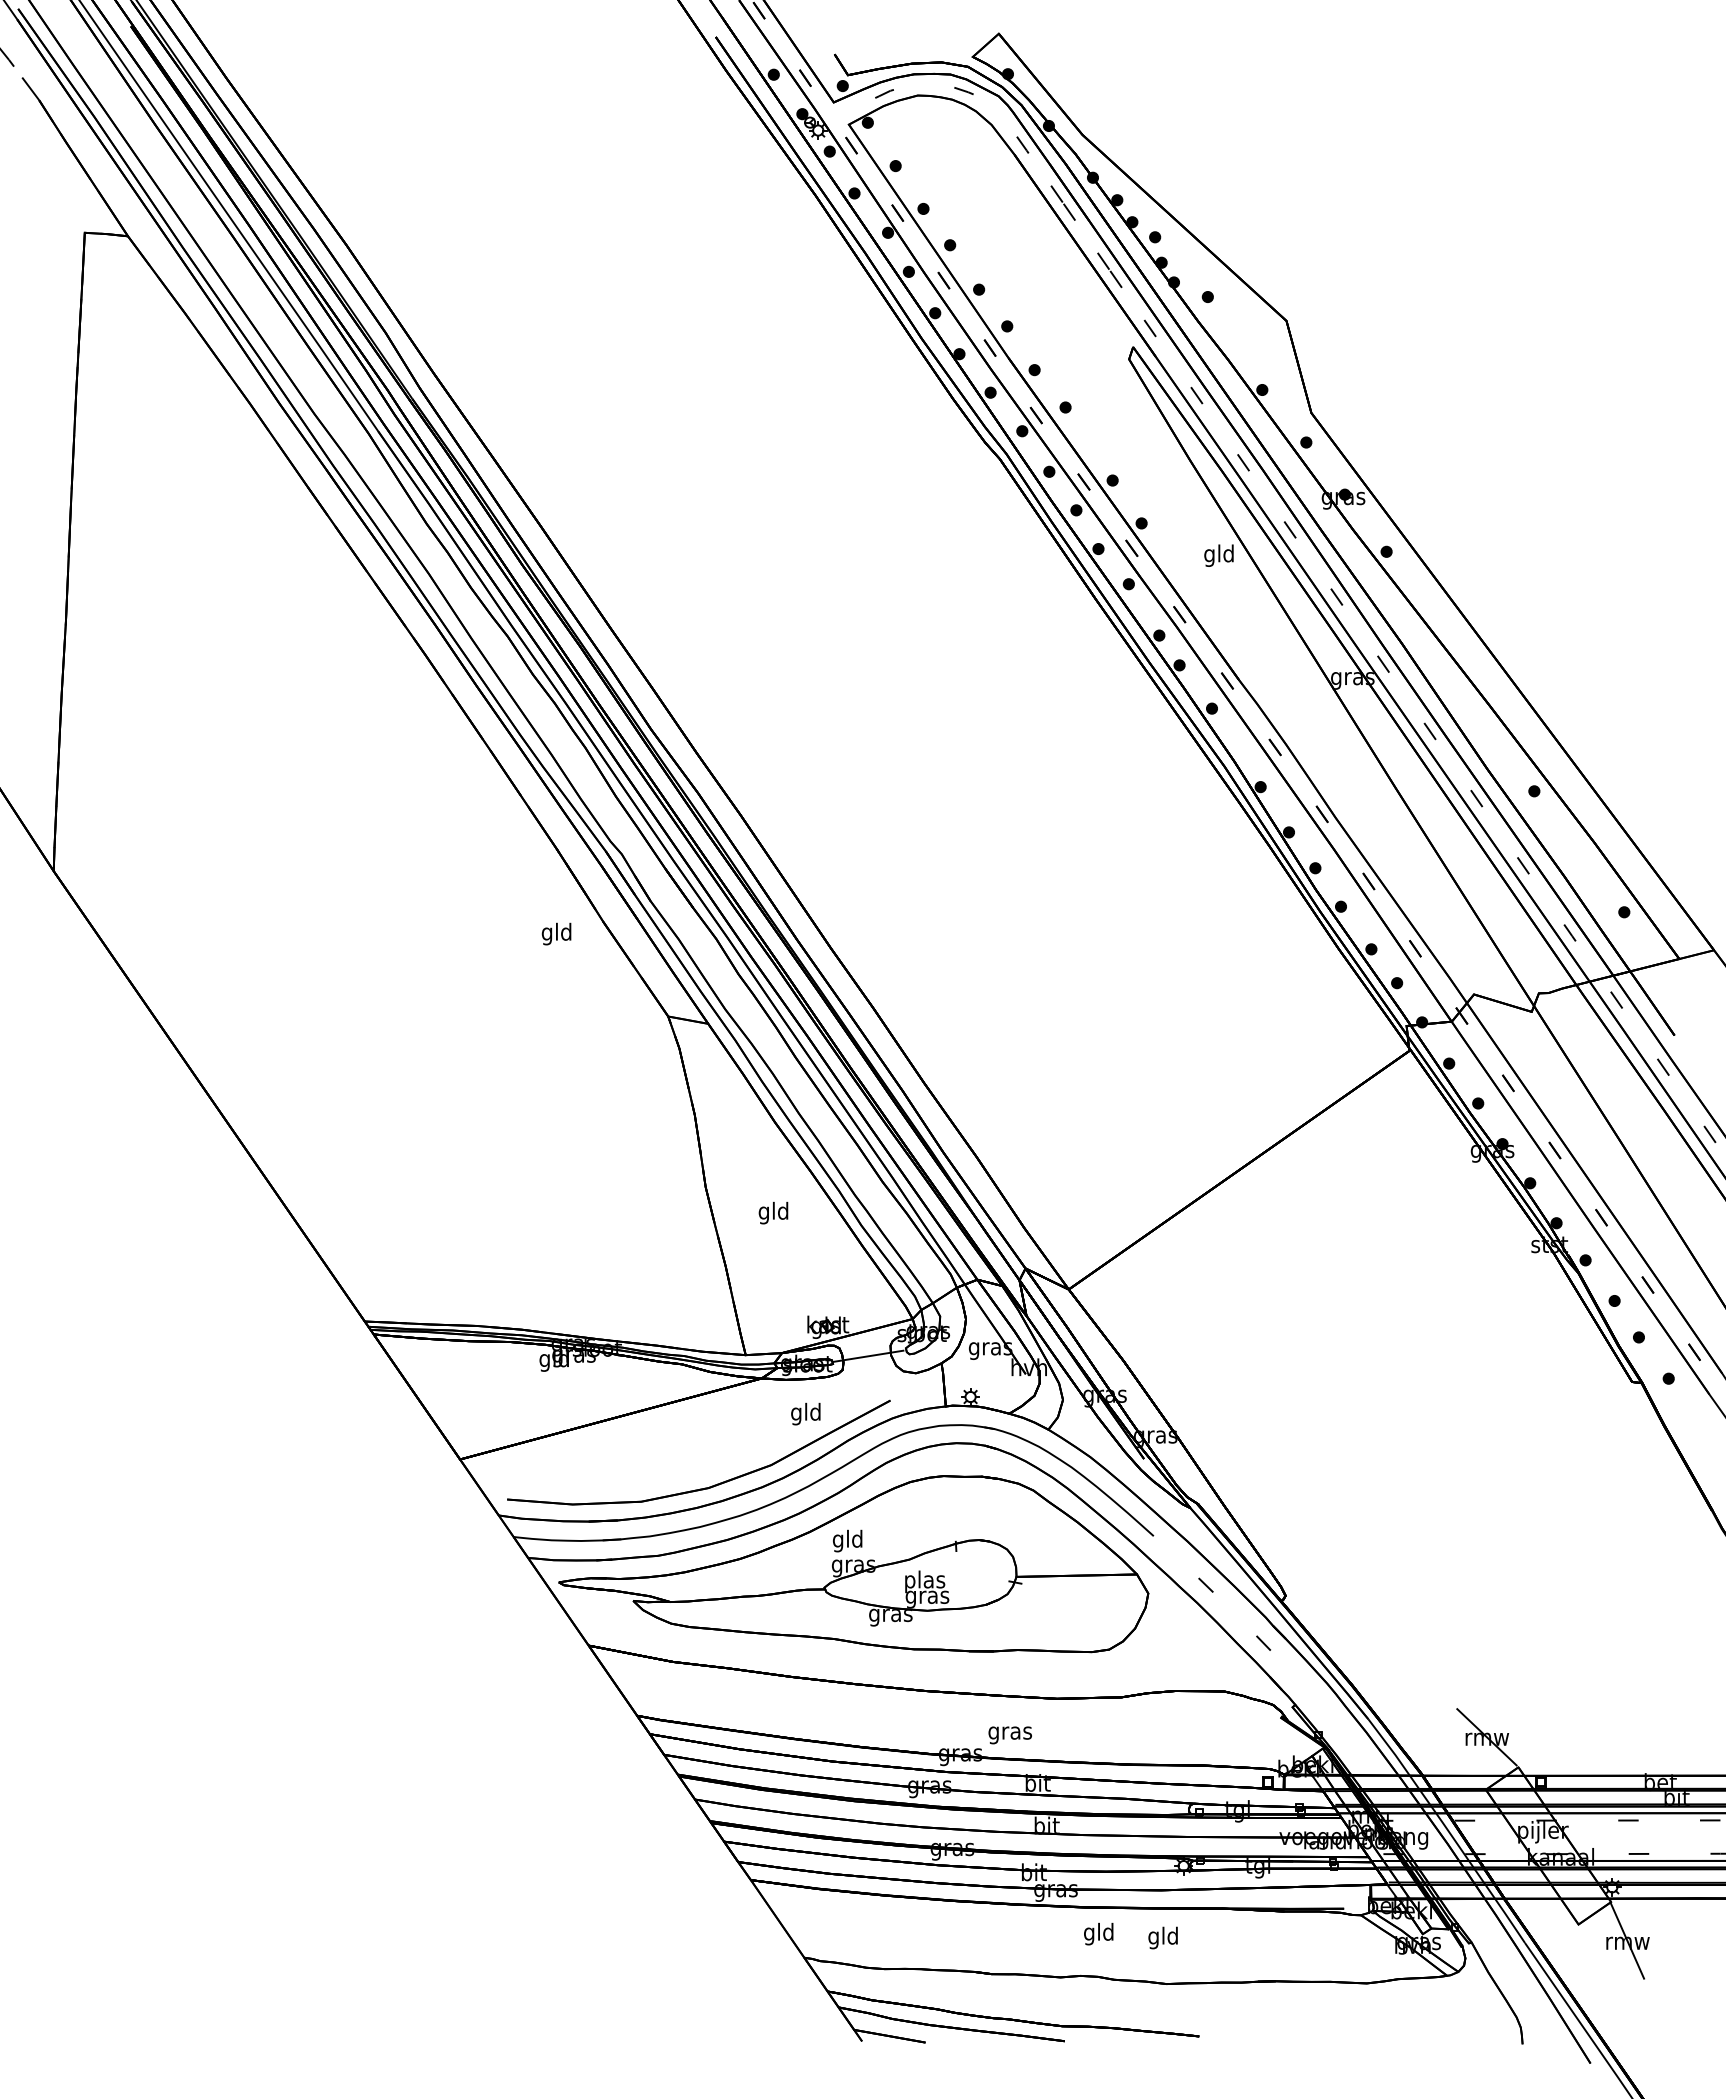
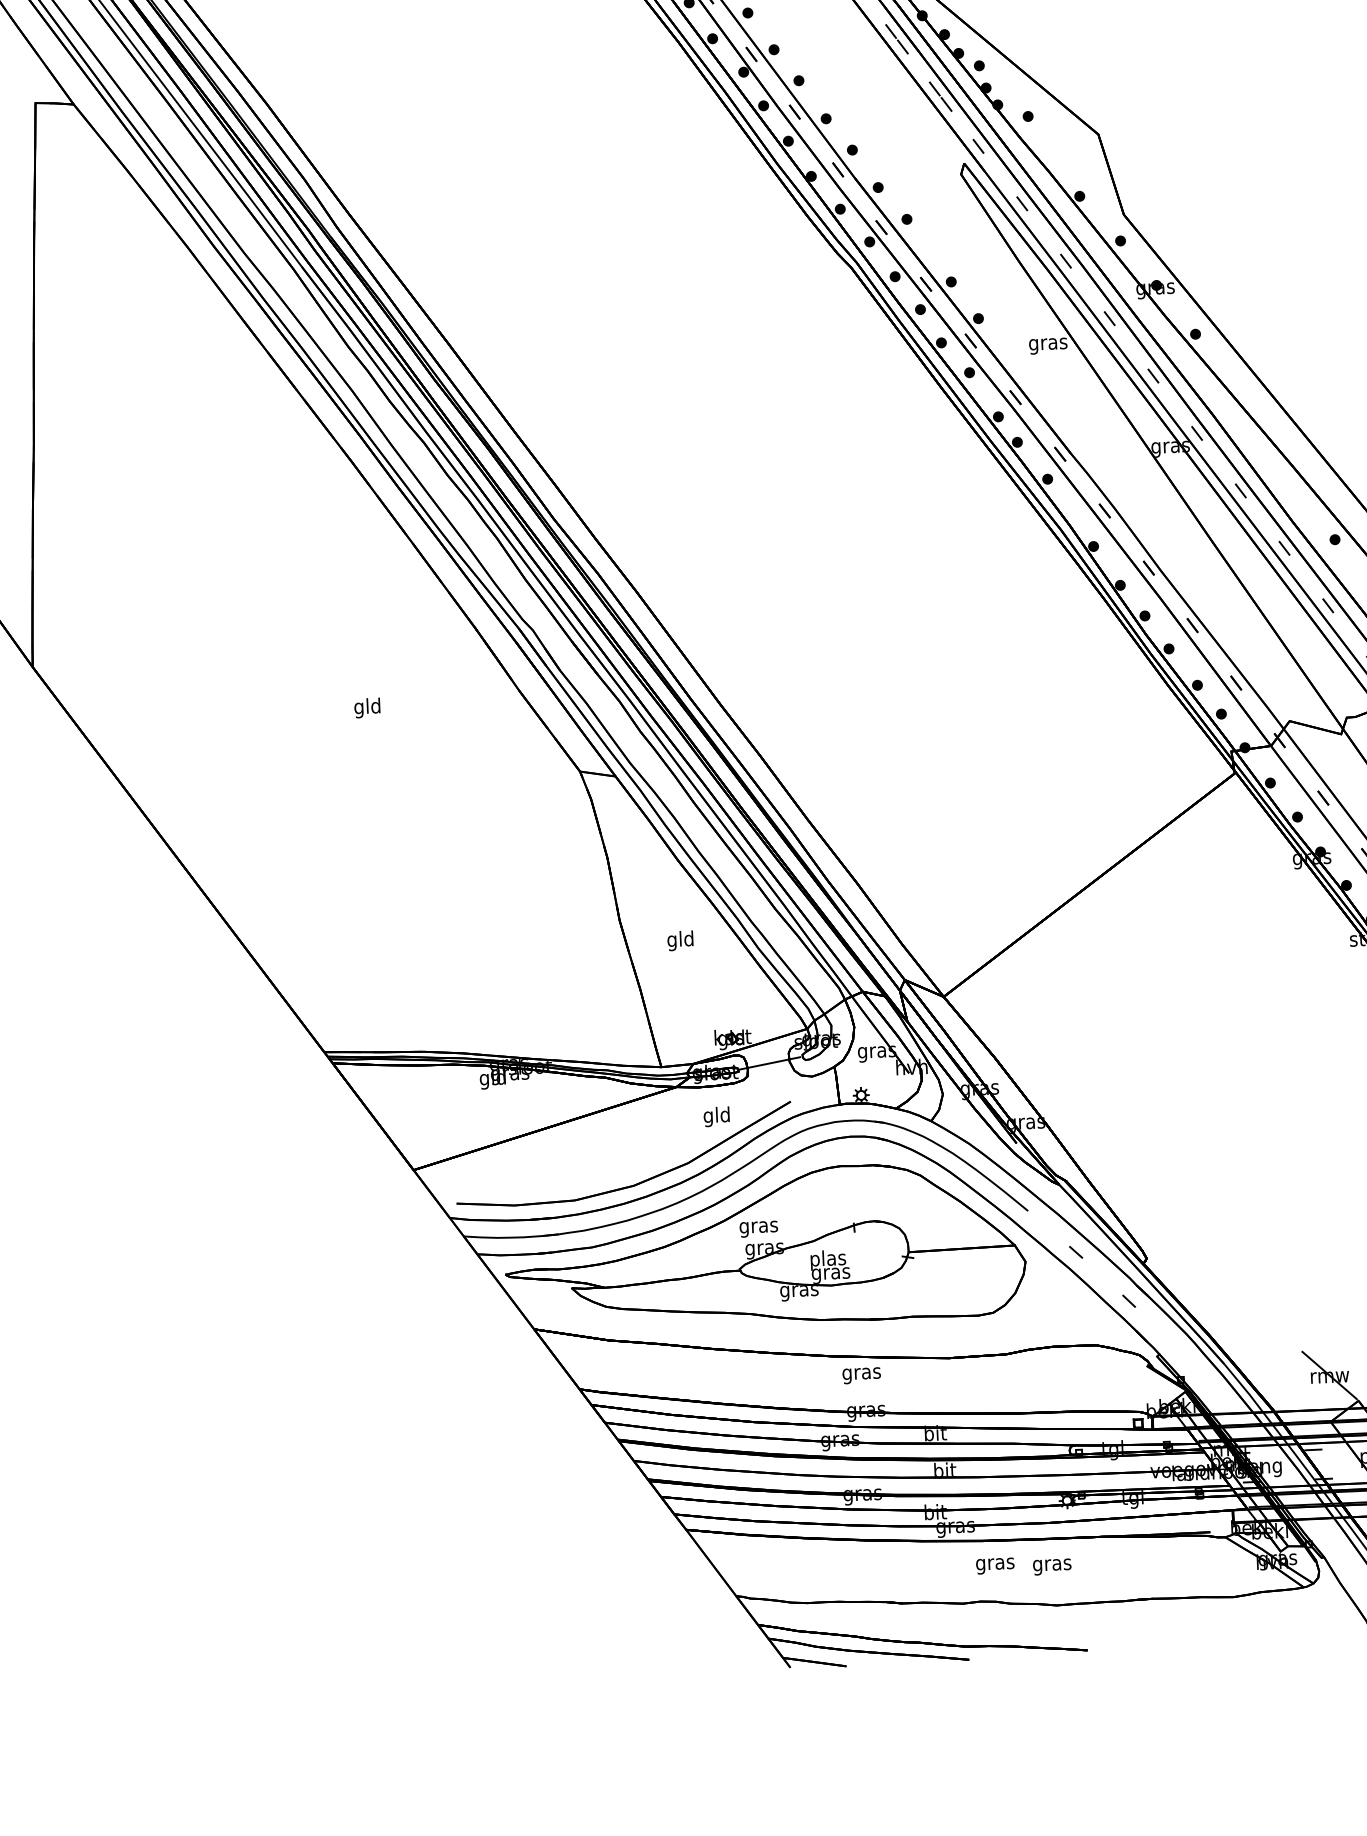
text: (1219, 555) -> (1048, 343), gld -> gras
text: (556, 933) -> (367, 707), moved
text: (847, 1540) -> (758, 1226), gld -> gras
text: (1009, 1735) -> (861, 1375), moved
text: (1098, 1933) -> (994, 1563), gld -> gras
text: (1163, 1937) -> (1052, 1564), gld -> gras

